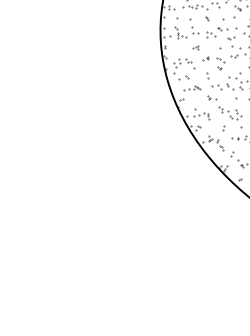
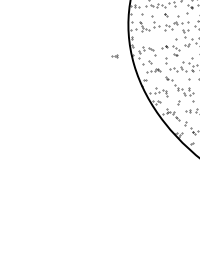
part: (195, 47) -> (114, 56), moved

